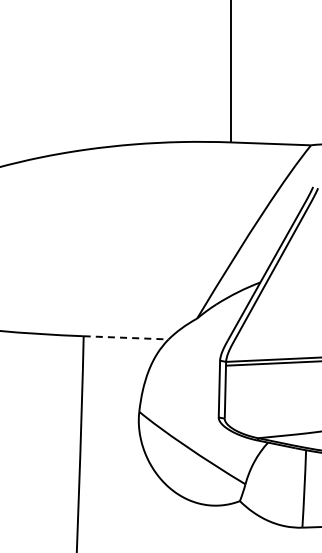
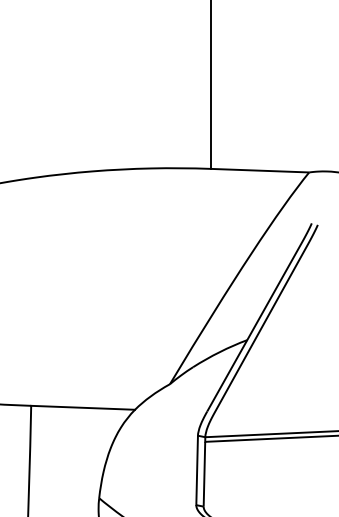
line: (126, 337) -> (83, 407), dashed -> solid

